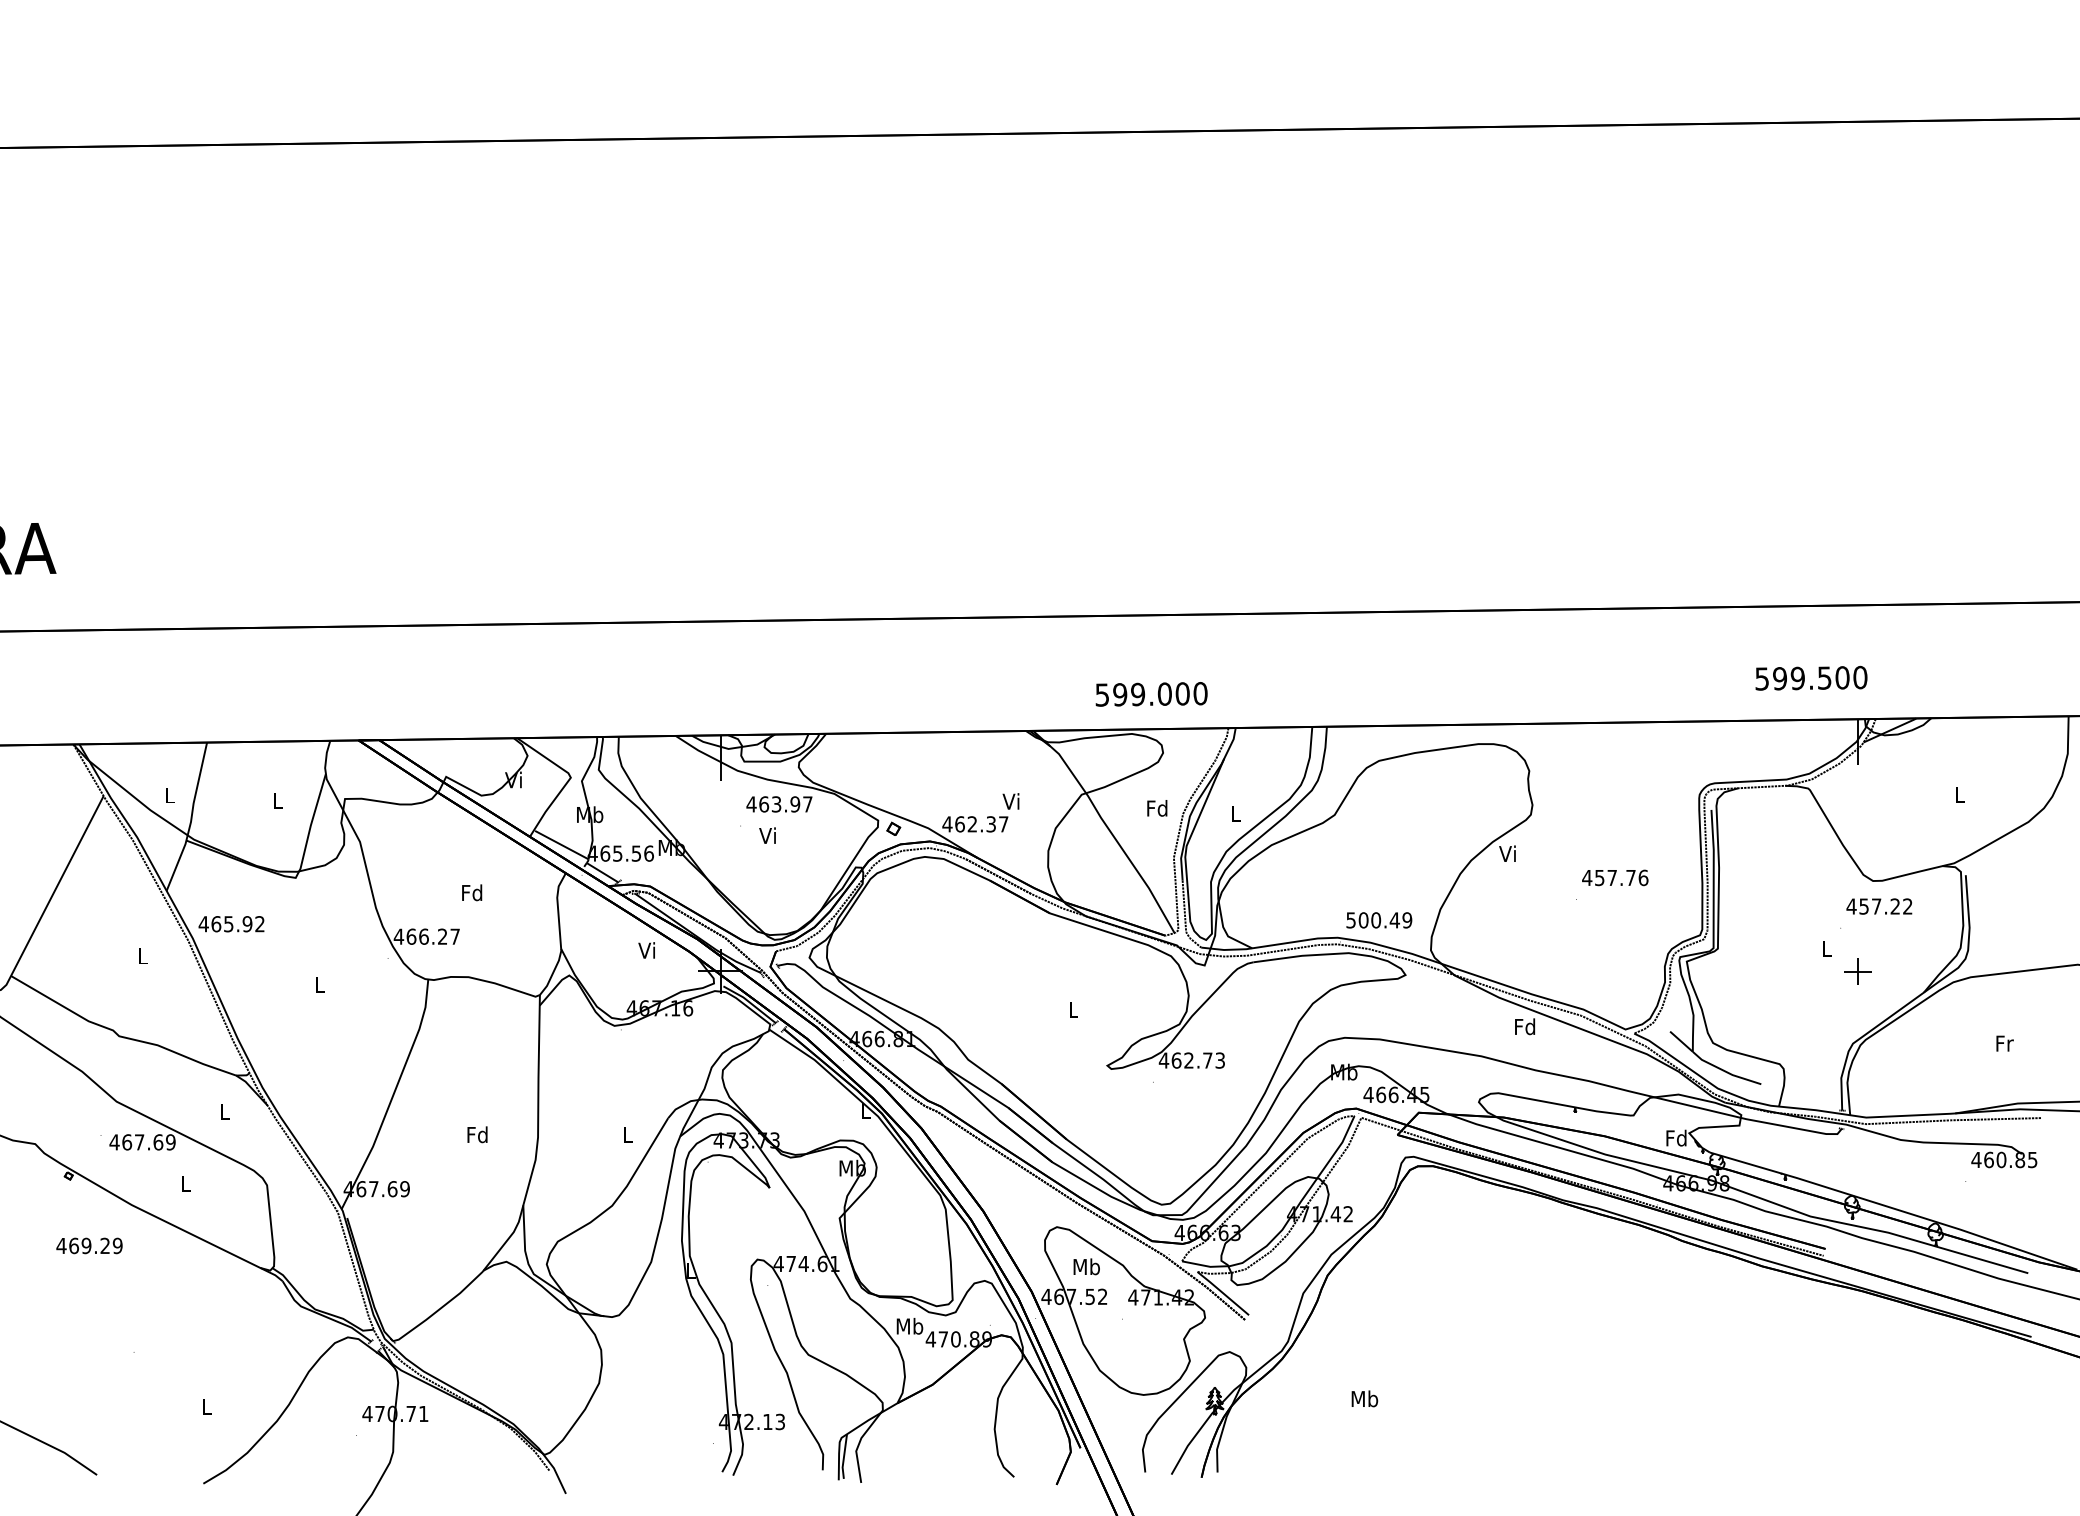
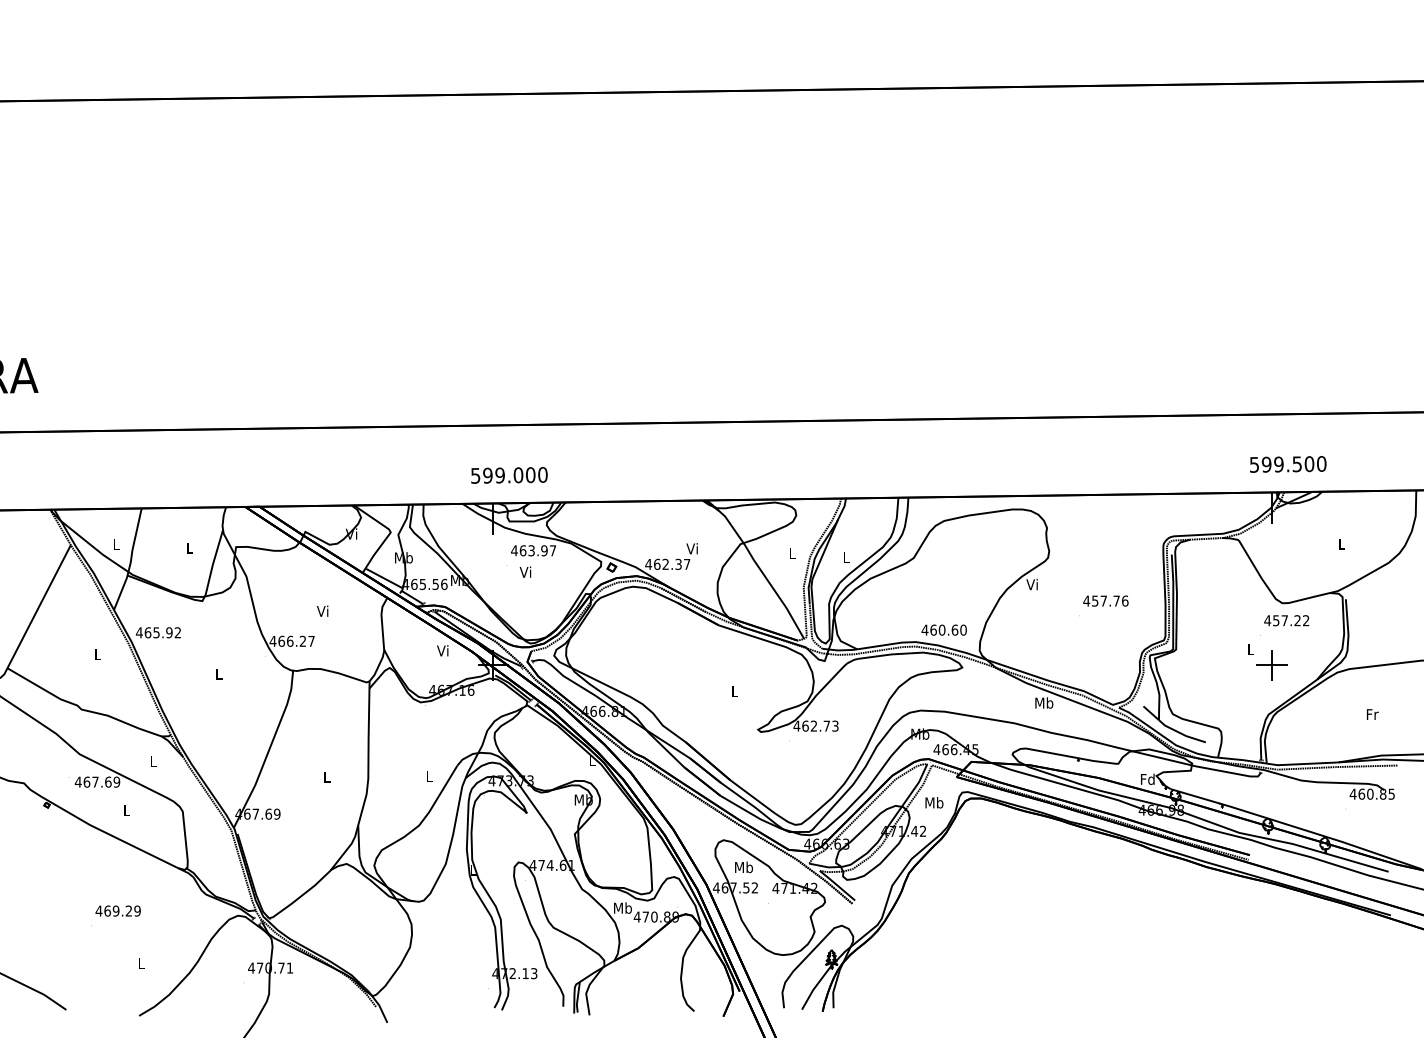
text: (1811, 678) -> (1288, 464), moved
text: (1151, 694) -> (509, 475), moved
text: (1157, 808) -> (792, 553), Fd -> L
text: (471, 891) -> (322, 610), Fd -> Vi
text: (1378, 919) -> (943, 629), 500.49 -> 460.60
part: (1857, 971) -> (1271, 665), size x1.67
text: (1525, 1026) -> (1044, 702), Fd -> Mb
text: (476, 1134) -> (326, 776), Fd -> L
text: (88, 1245) -> (117, 910), moved
text: (1364, 1398) -> (934, 802), moved

